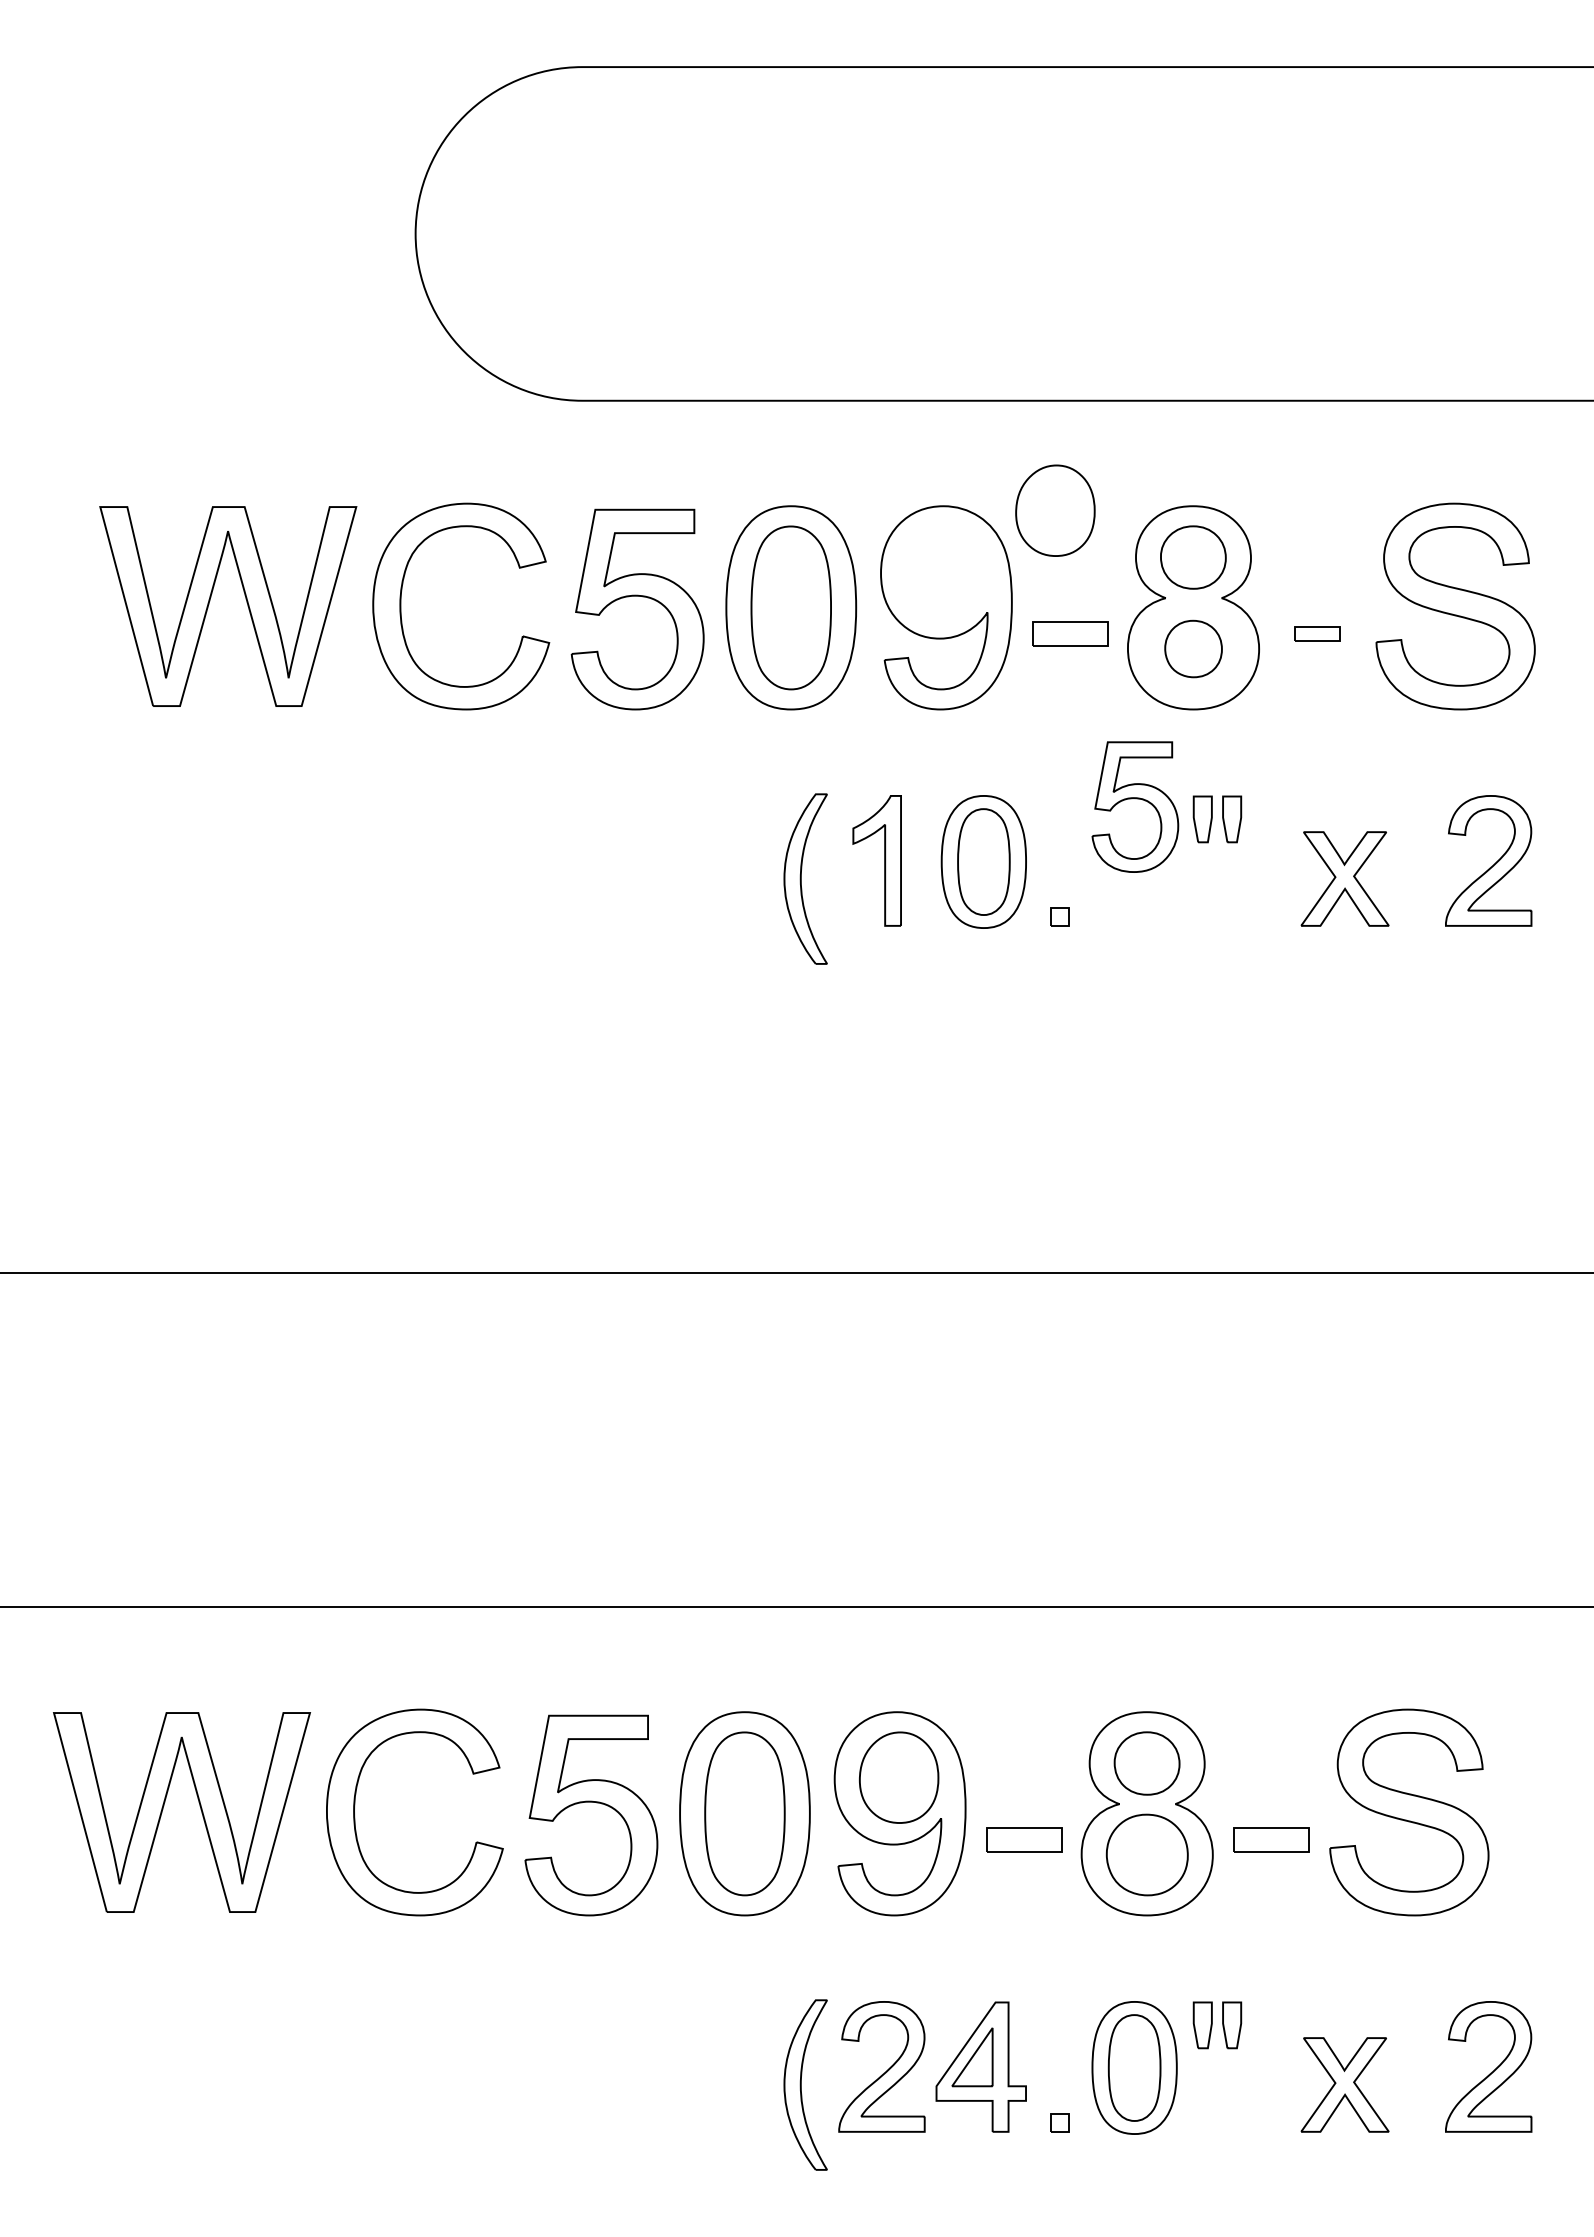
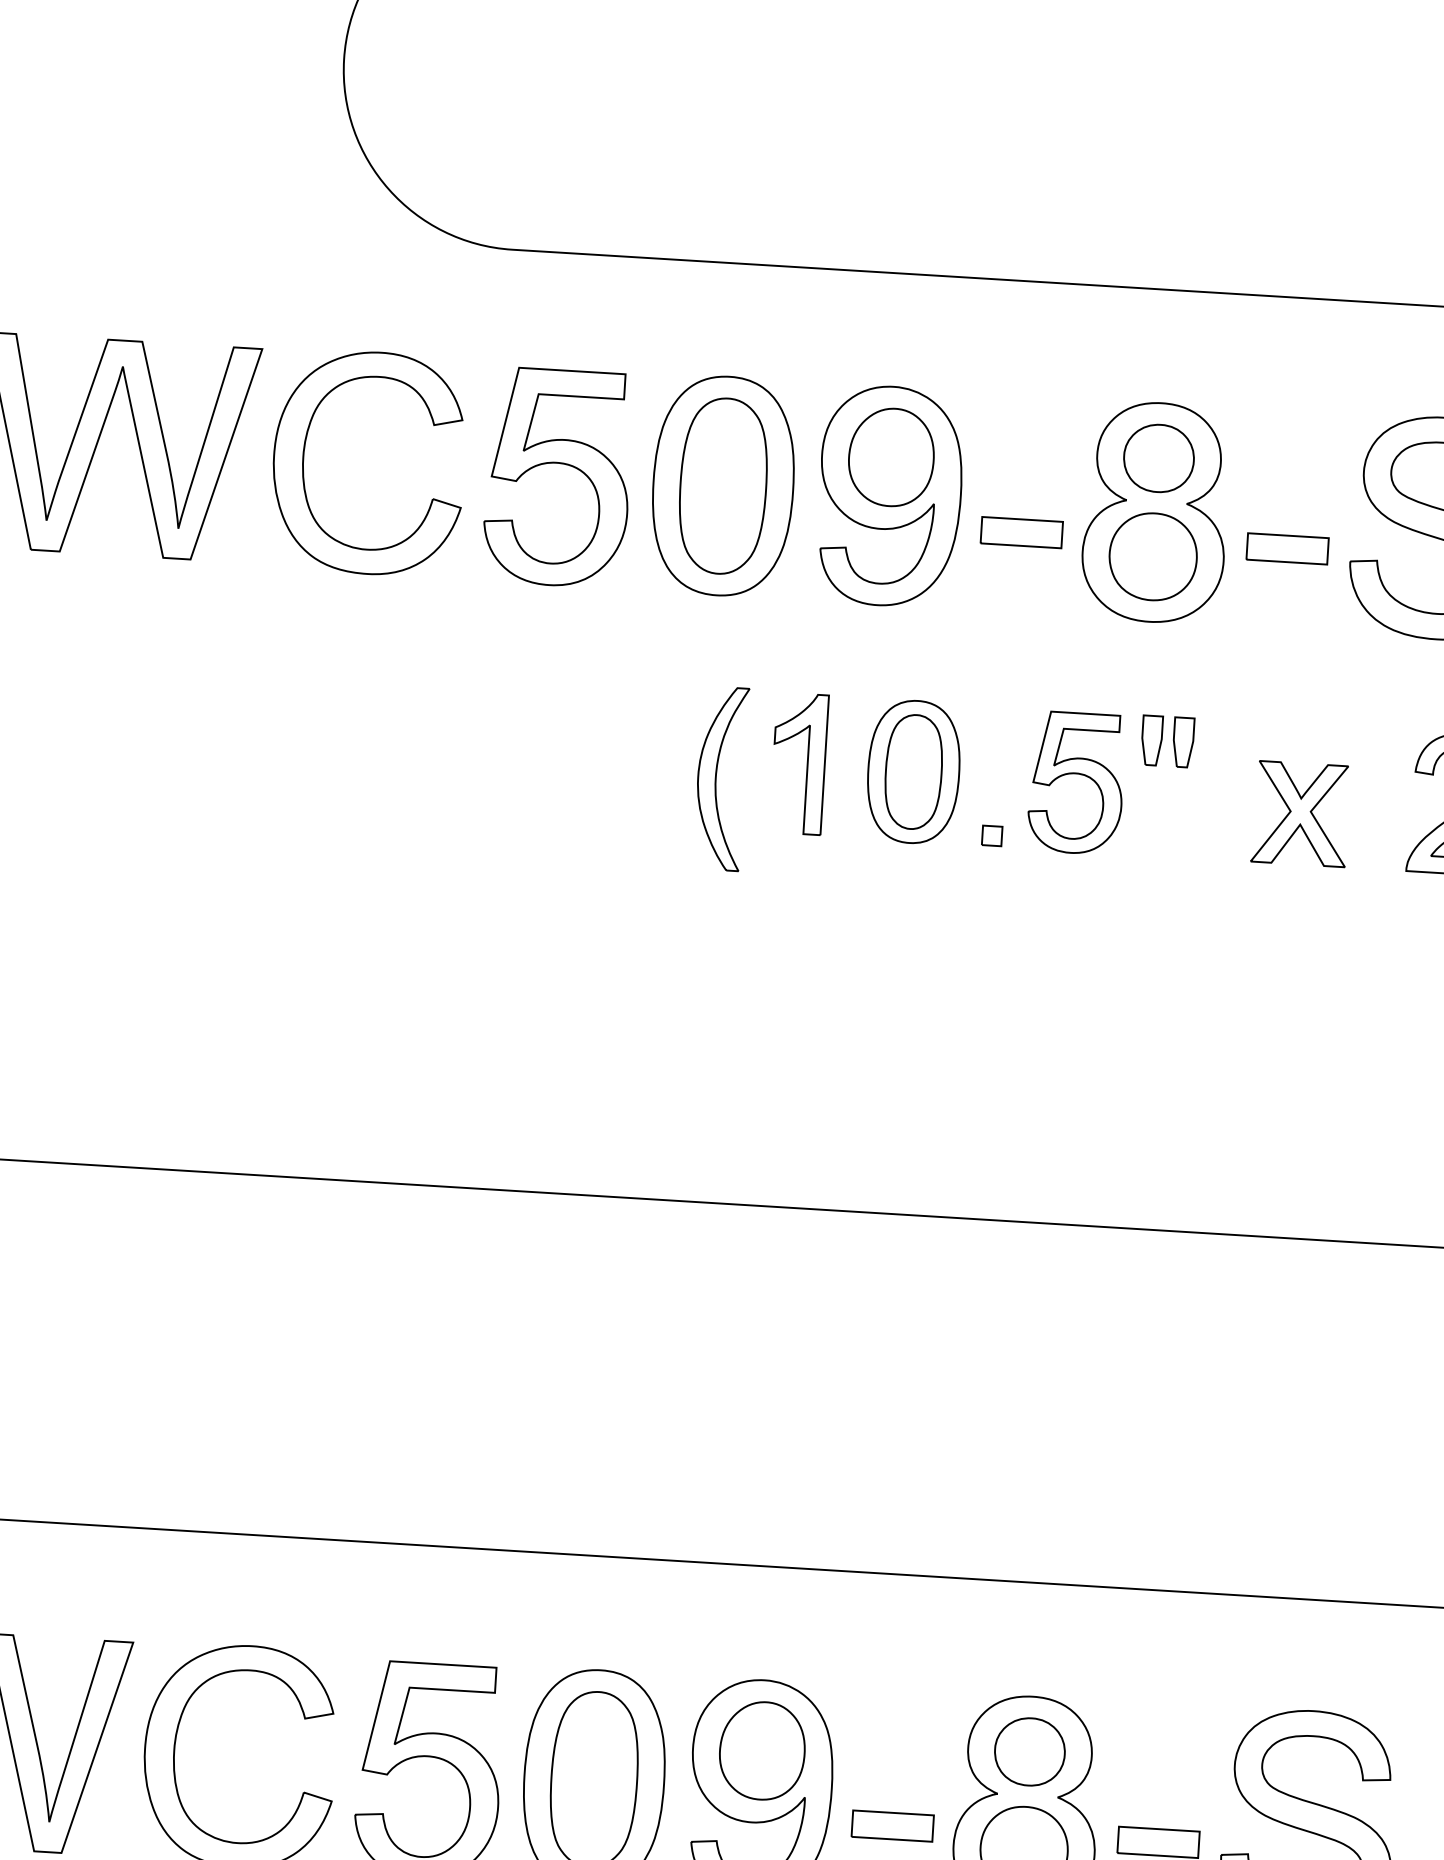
part: (1055, 510) -> (891, 457), moved
part: (1317, 633) -> (1287, 548), size x1.67
part: (1193, 648) -> (1153, 556), size x1.43
part: (1135, 799) -> (1077, 774), moved

